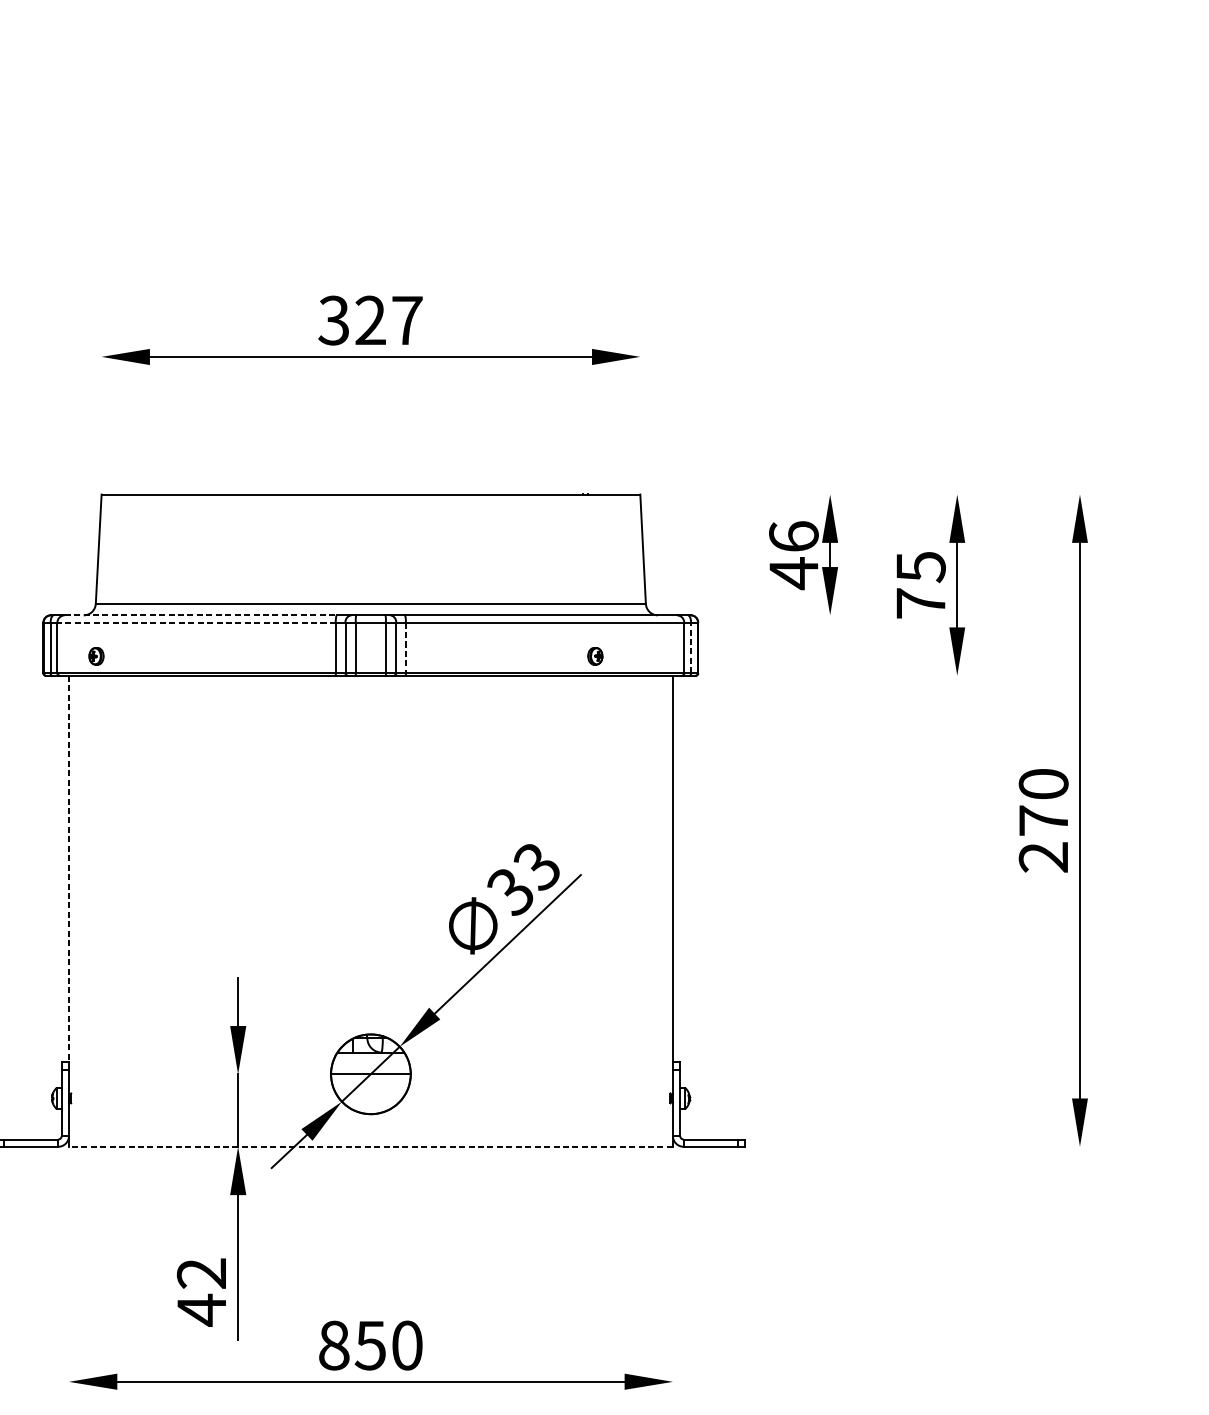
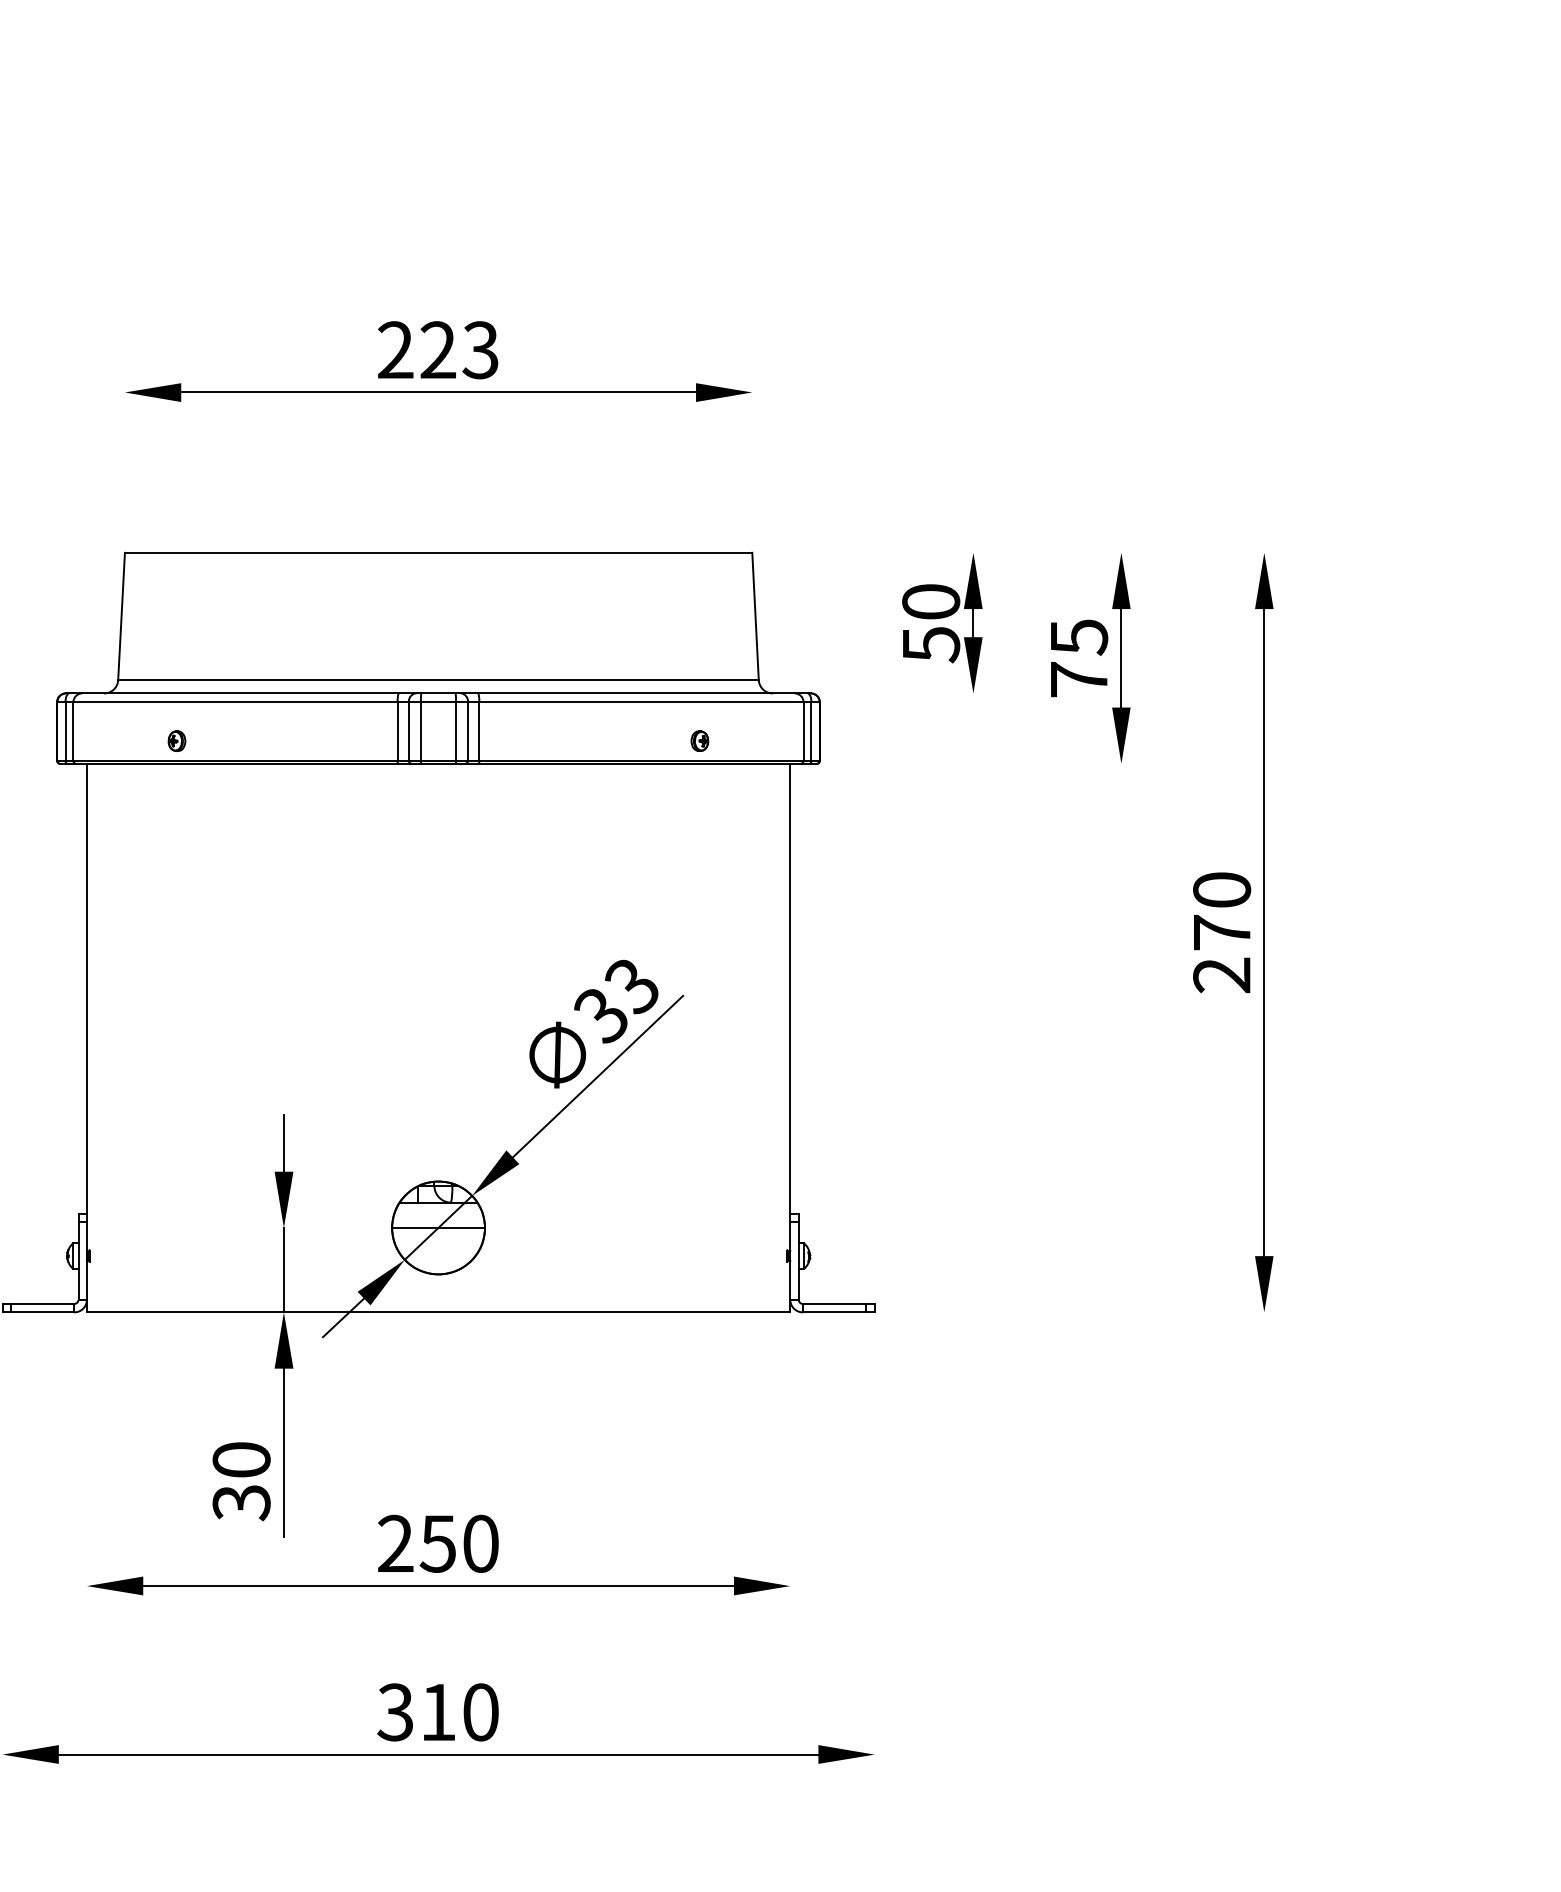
text: (370, 320) -> (437, 350), 327 -> 223
text: (794, 555) -> (931, 623), 46 -> 50
line: (200, 615) -> (240, 693), dashed -> solid
line: (196, 622) -> (235, 701), dashed -> solid
line: (406, 648) -> (479, 731), dashed -> solid
line: (691, 648) -> (811, 731), dashed -> solid
part: (96, 656) -> (176, 741), moved
line: (68, 869) -> (86, 989), dashed -> solid
line: (370, 1146) -> (438, 1312), dashed -> solid
text: (201, 1292) -> (241, 1482), 42 -> 30
text: (333, 1345) -> (395, 1543), 850 -> 250

